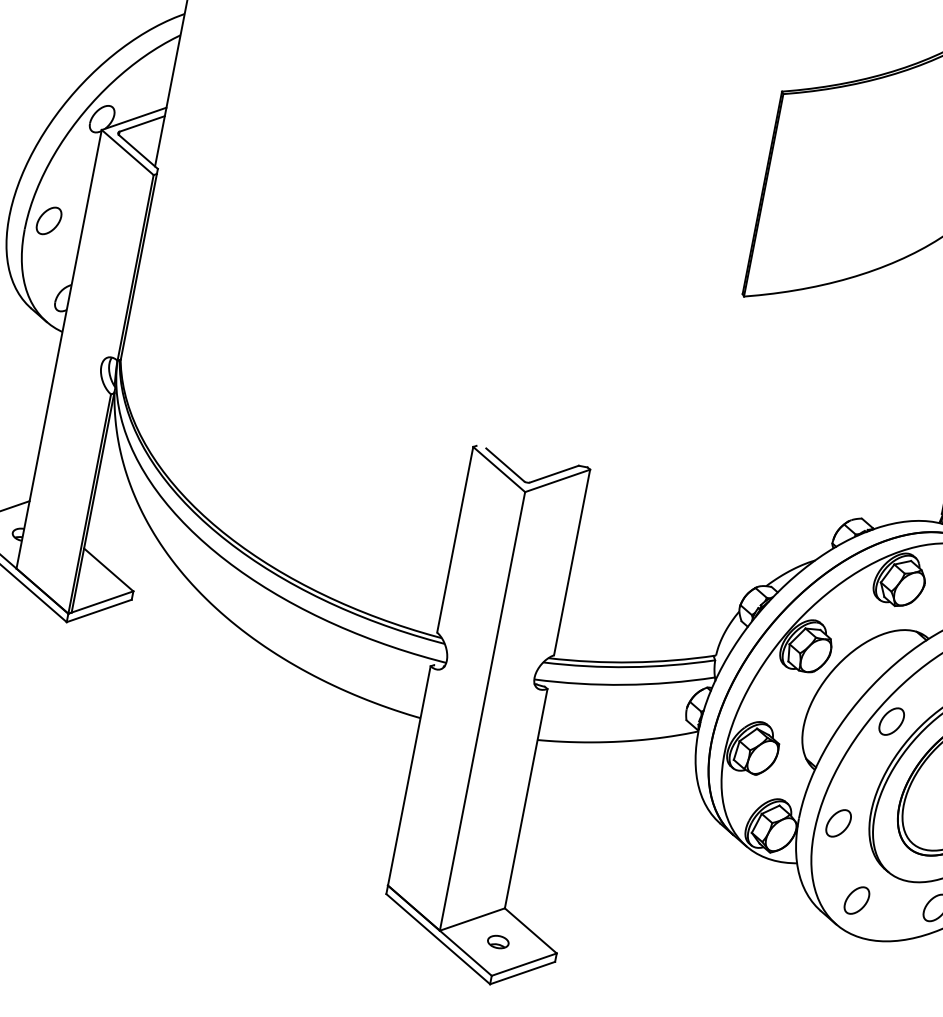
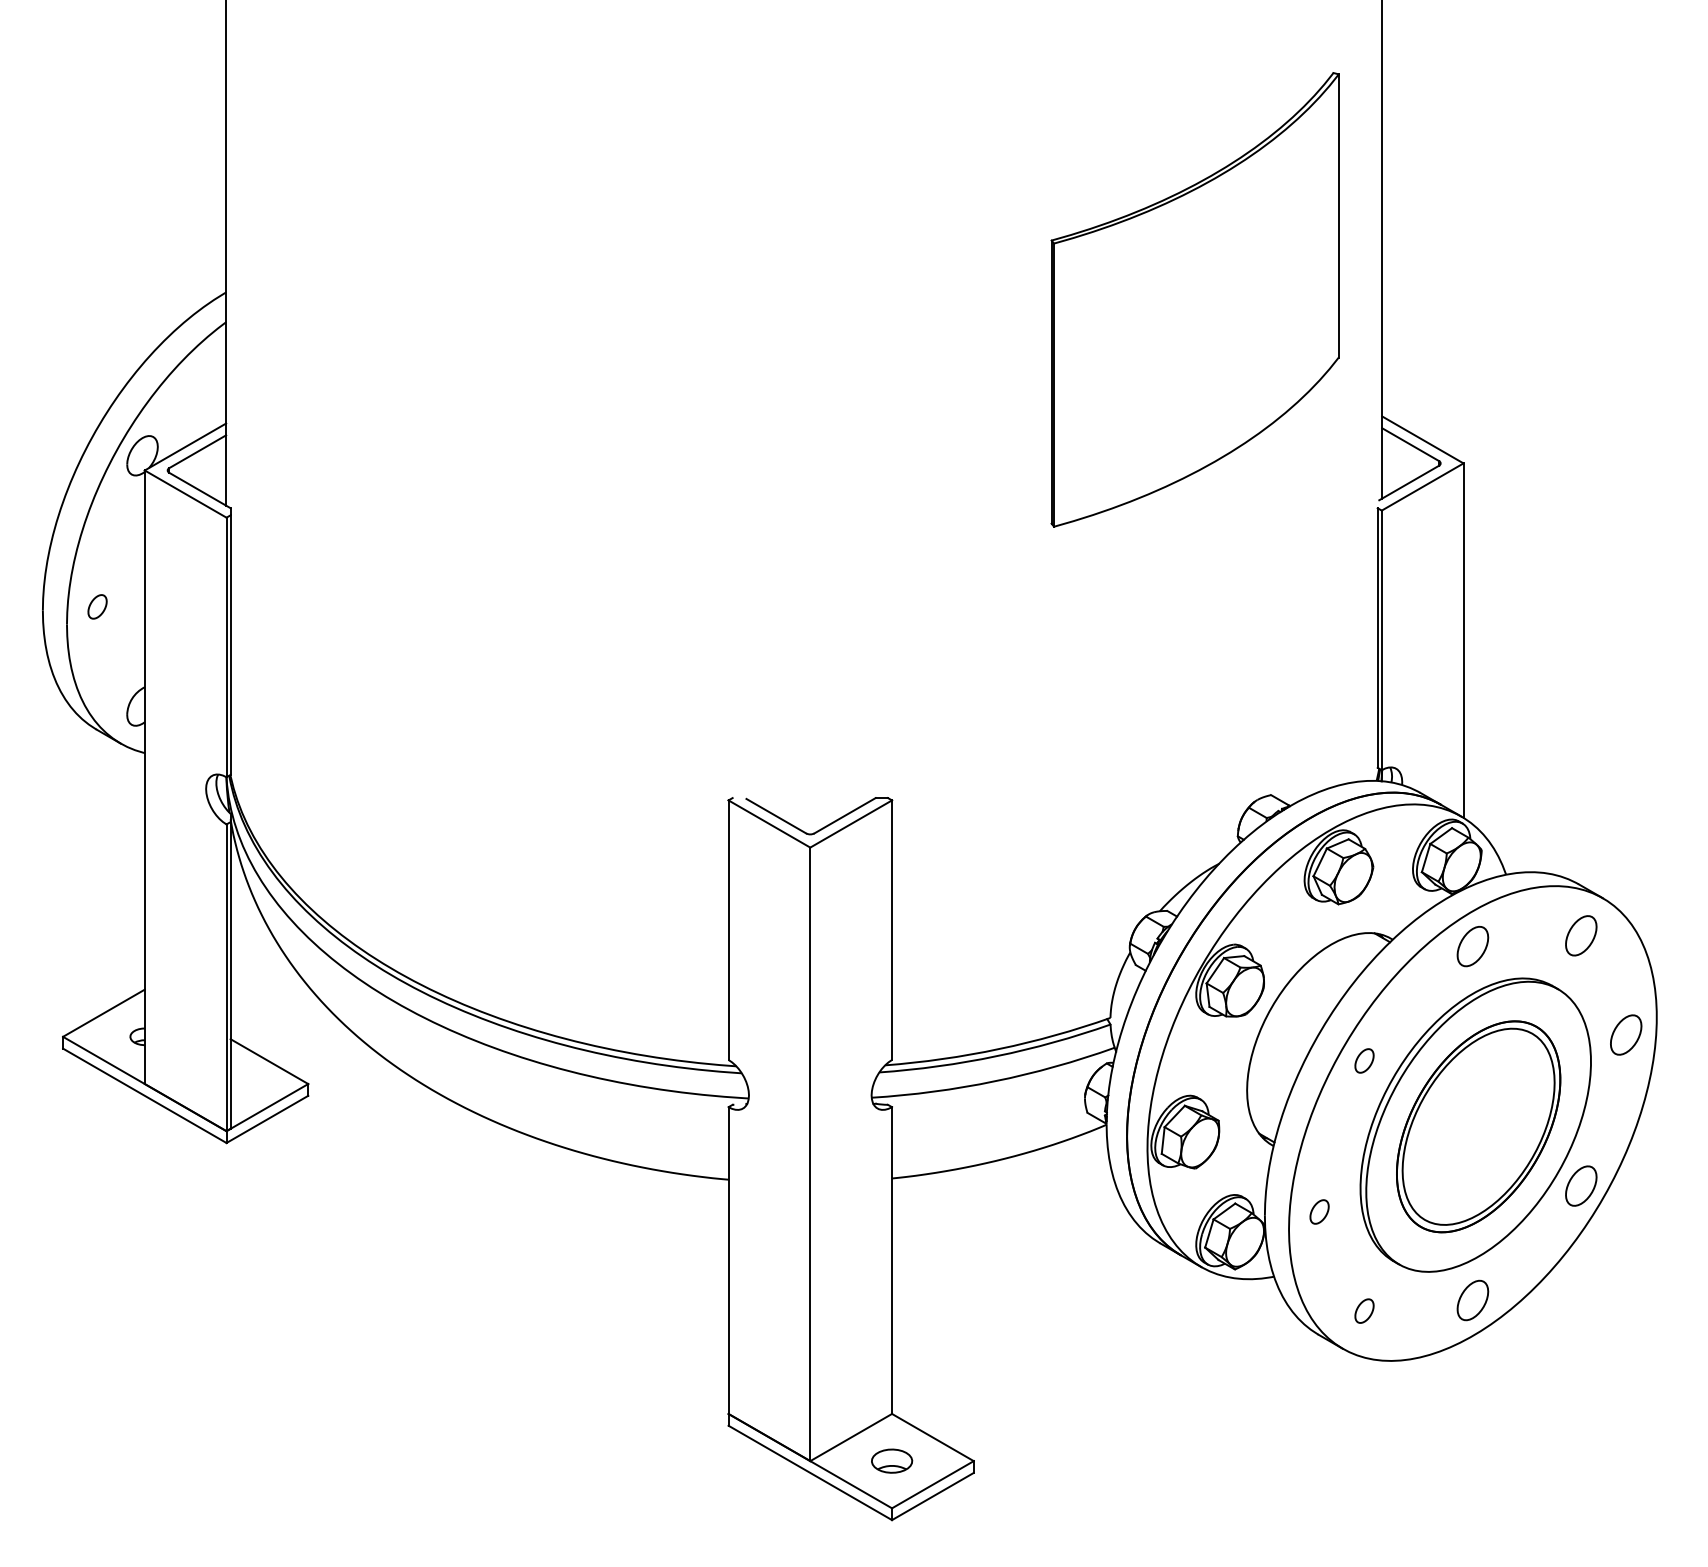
part: (49, 220) -> (97, 606), size x0.6
part: (891, 721) -> (1364, 1060), size x0.6
part: (838, 823) -> (1319, 1211), size x0.6
part: (857, 900) -> (1364, 1310), size x0.6
part: (498, 941) -> (891, 1460), size x1.4

